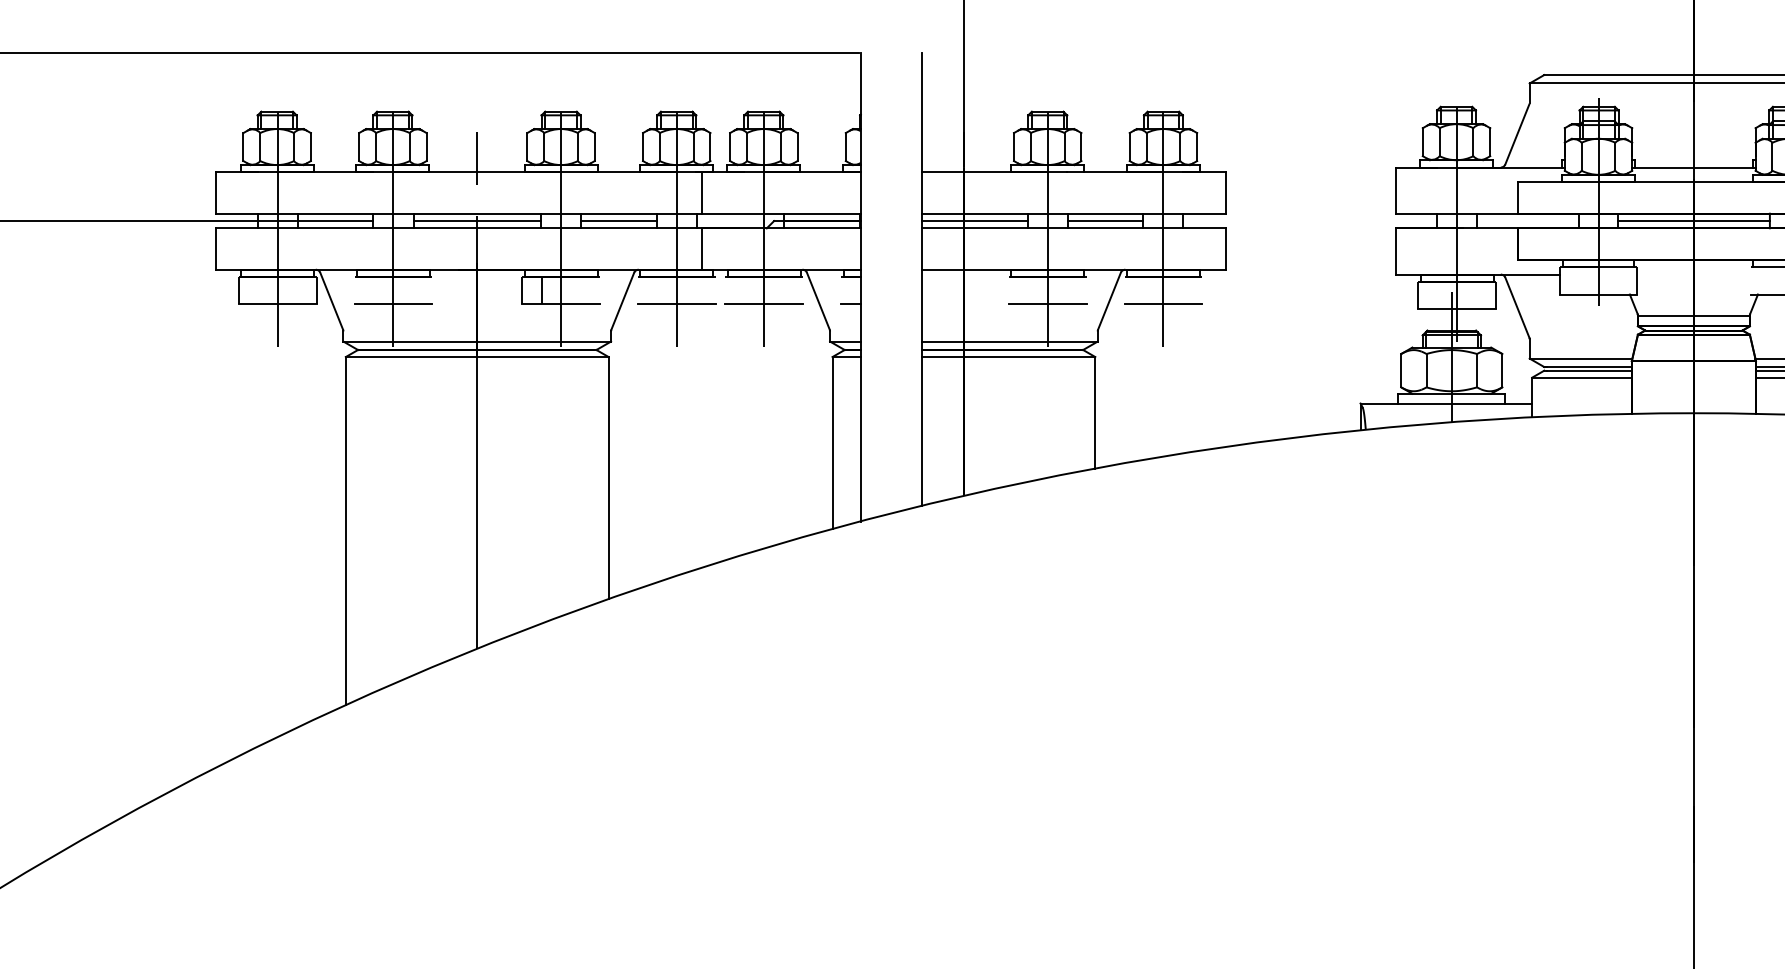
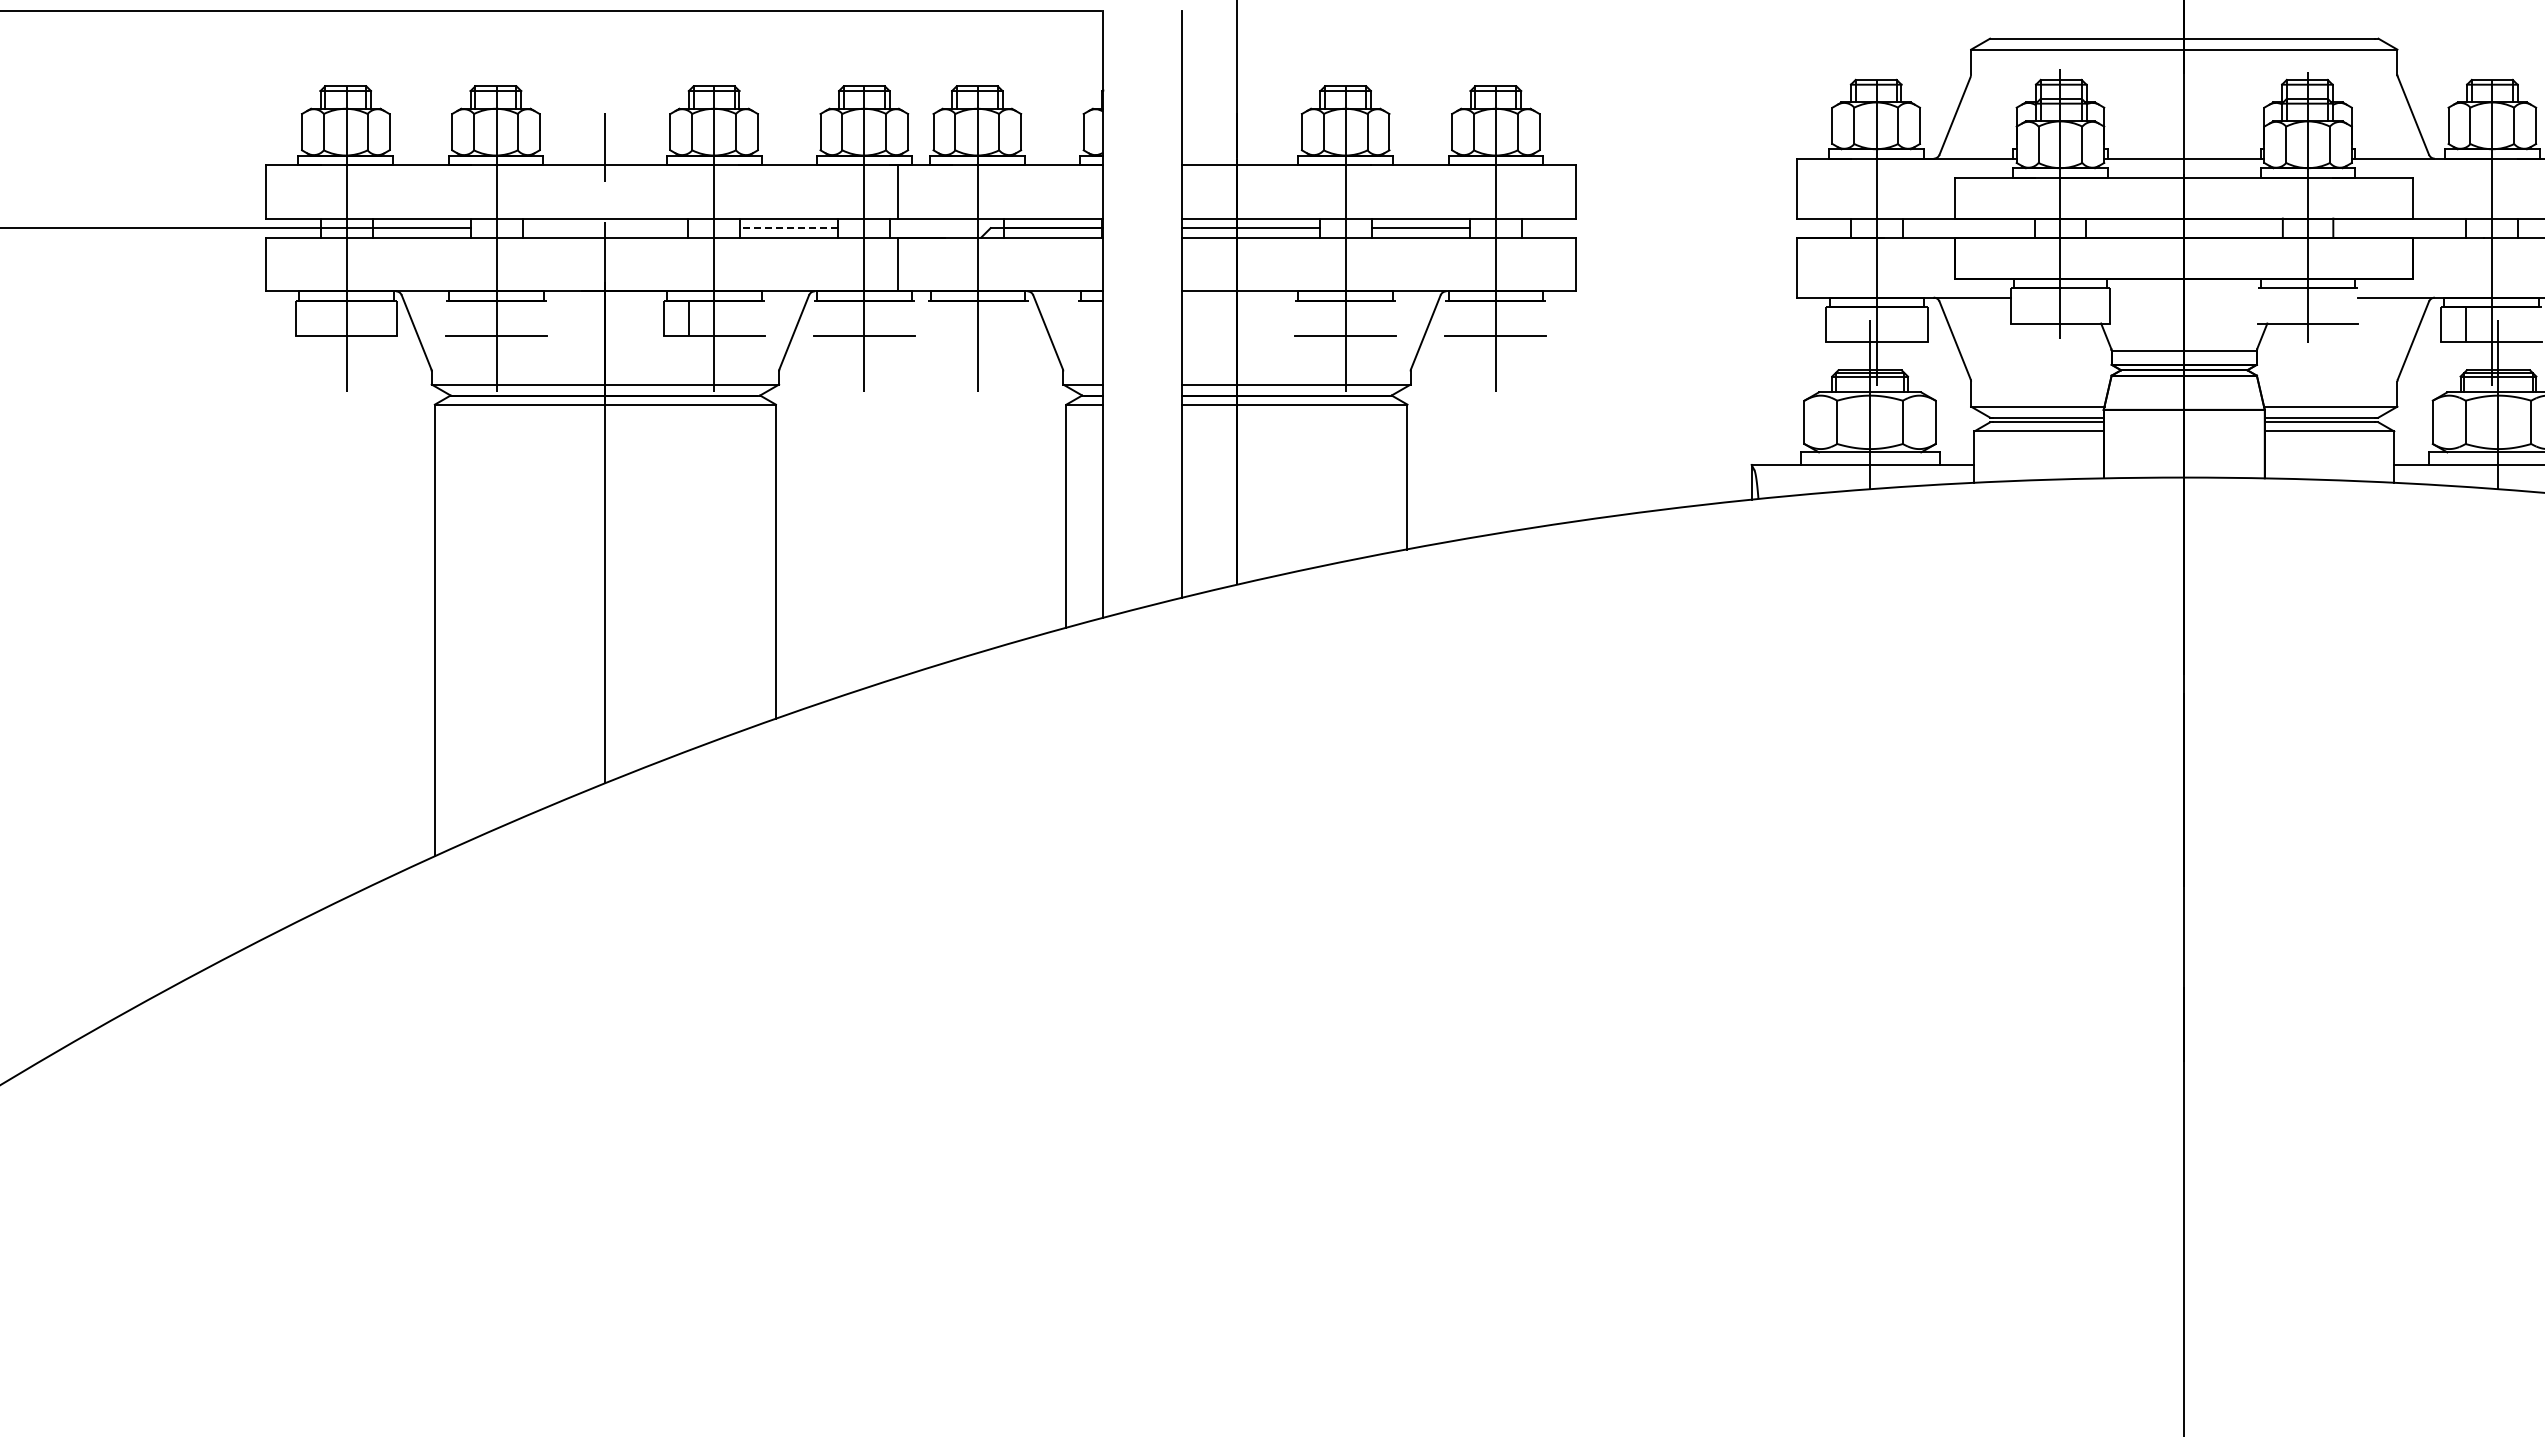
line: (477, 221) -> (605, 228), removed
line: (618, 221) -> (788, 228), solid -> dashed
line: (1693, 221) -> (2183, 228), removed
line: (763, 304) -> (977, 336), removed
line: (851, 304) -> (1090, 336), removed

